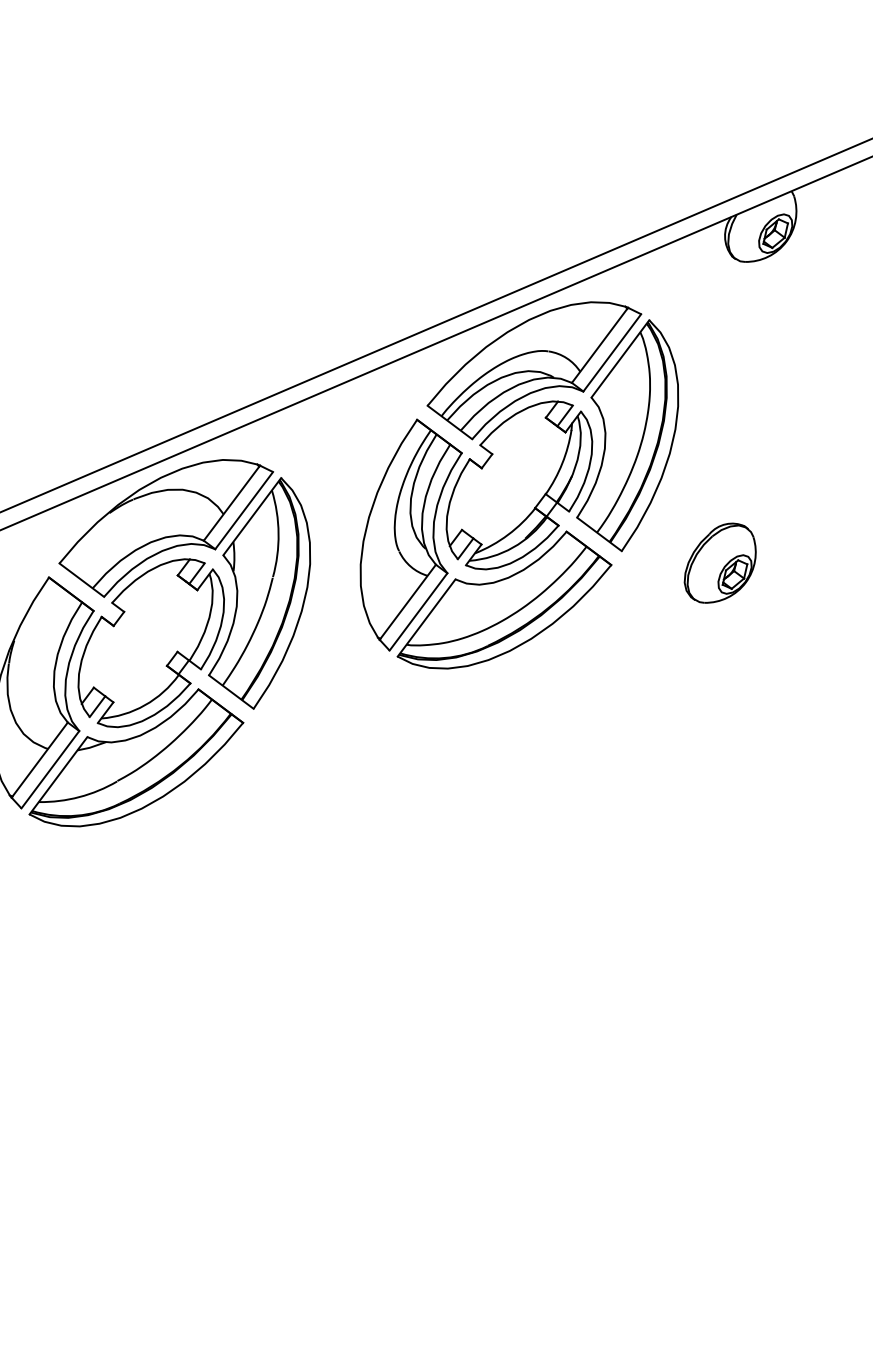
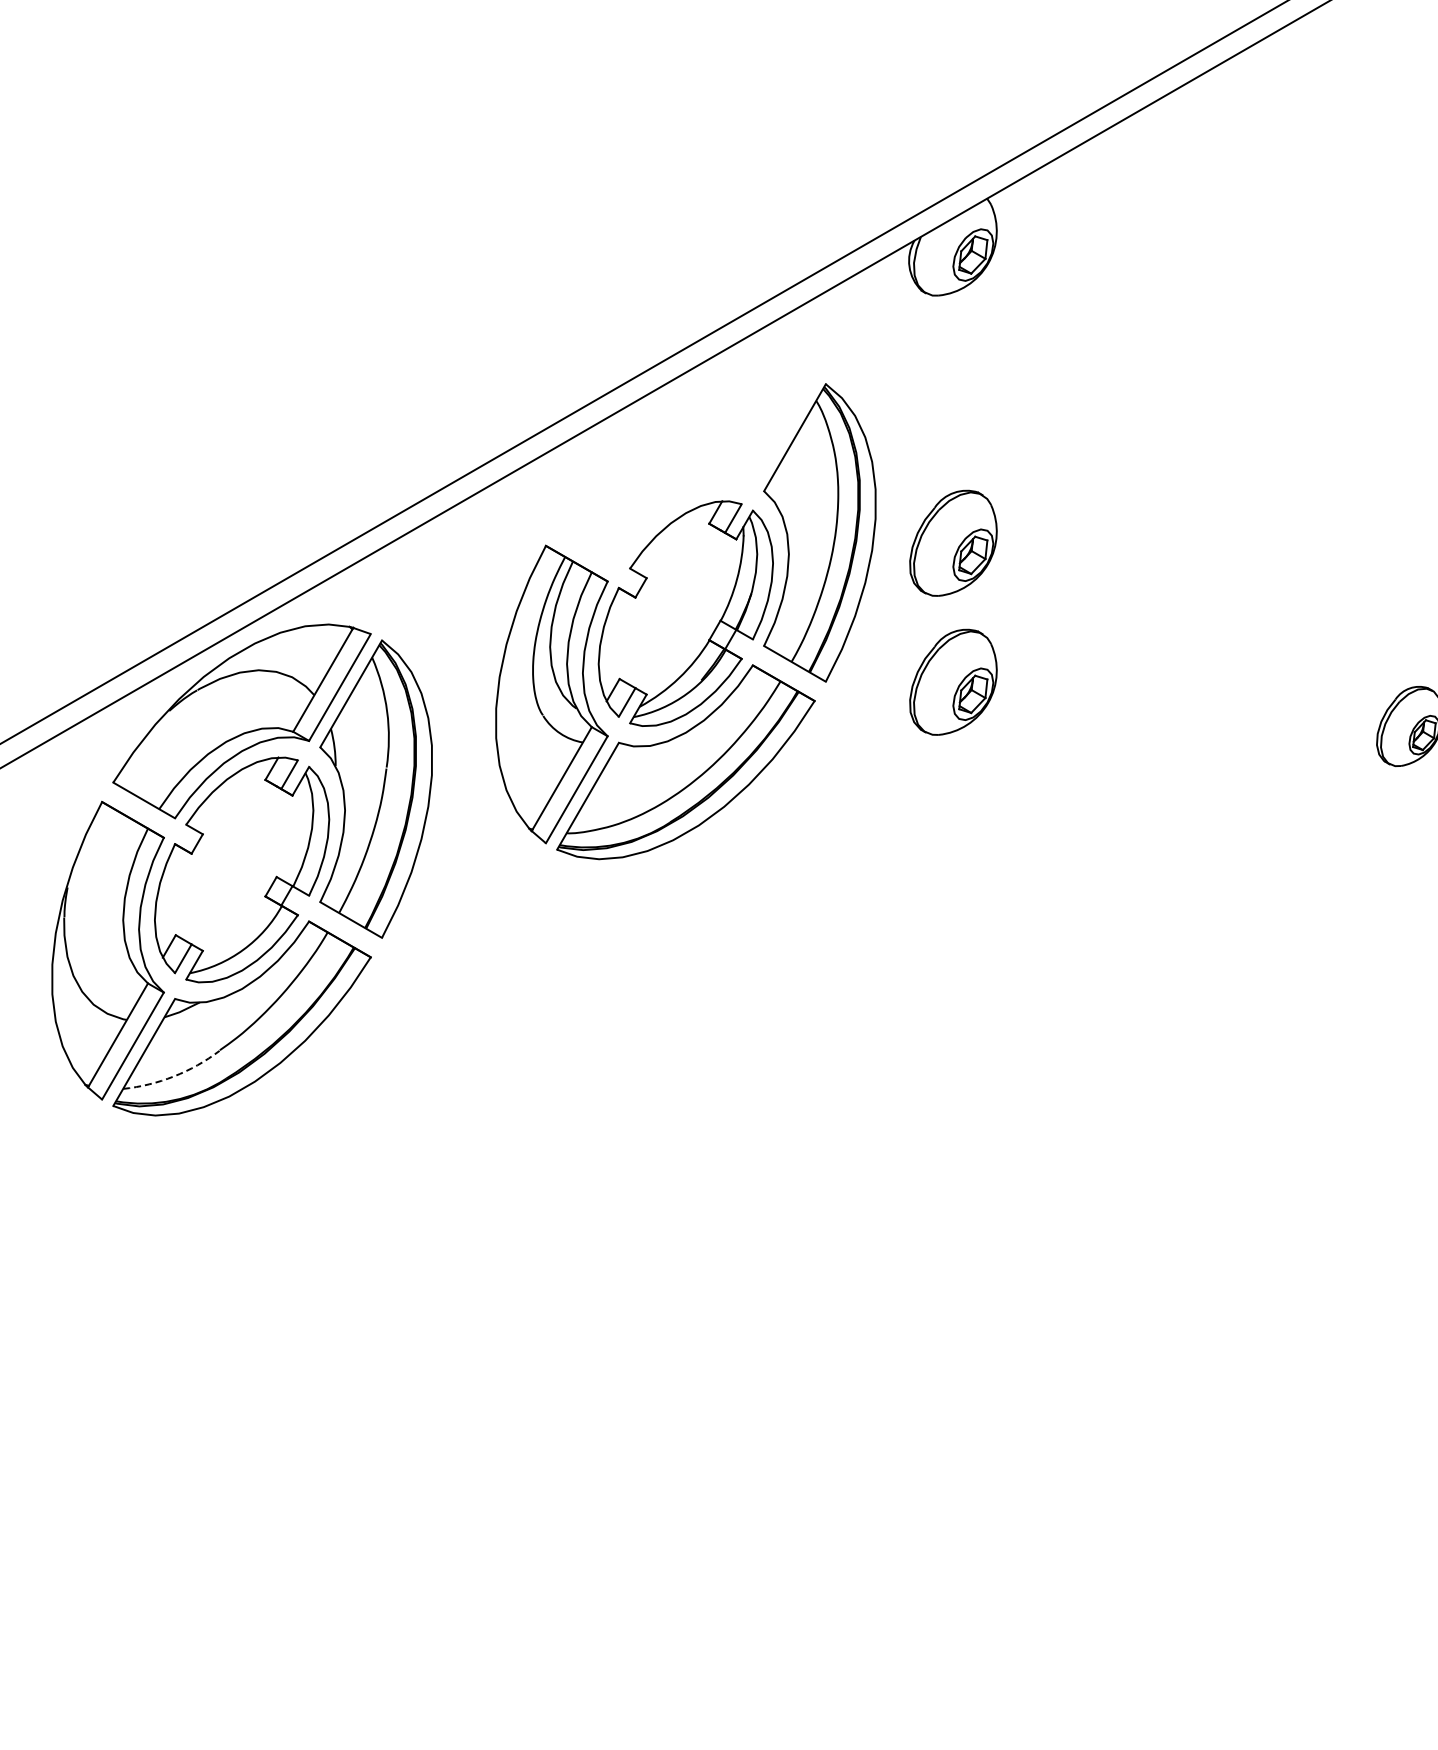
part: (532, 370) -> (685, 465), removed
part: (733, 454) -> (953, 542), added
arc: (79, 797) -> (174, 1076), solid -> dashed

